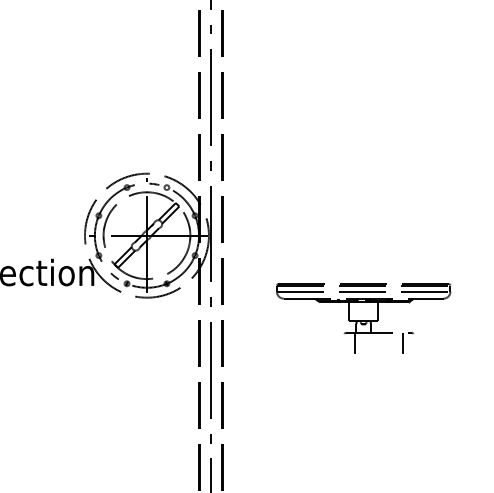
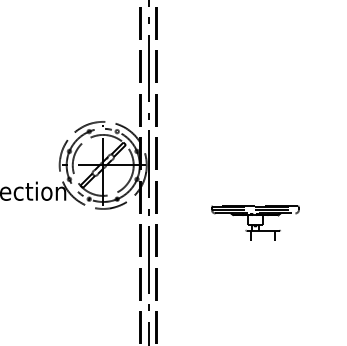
part: (363, 316) -> (255, 222), size x0.71

